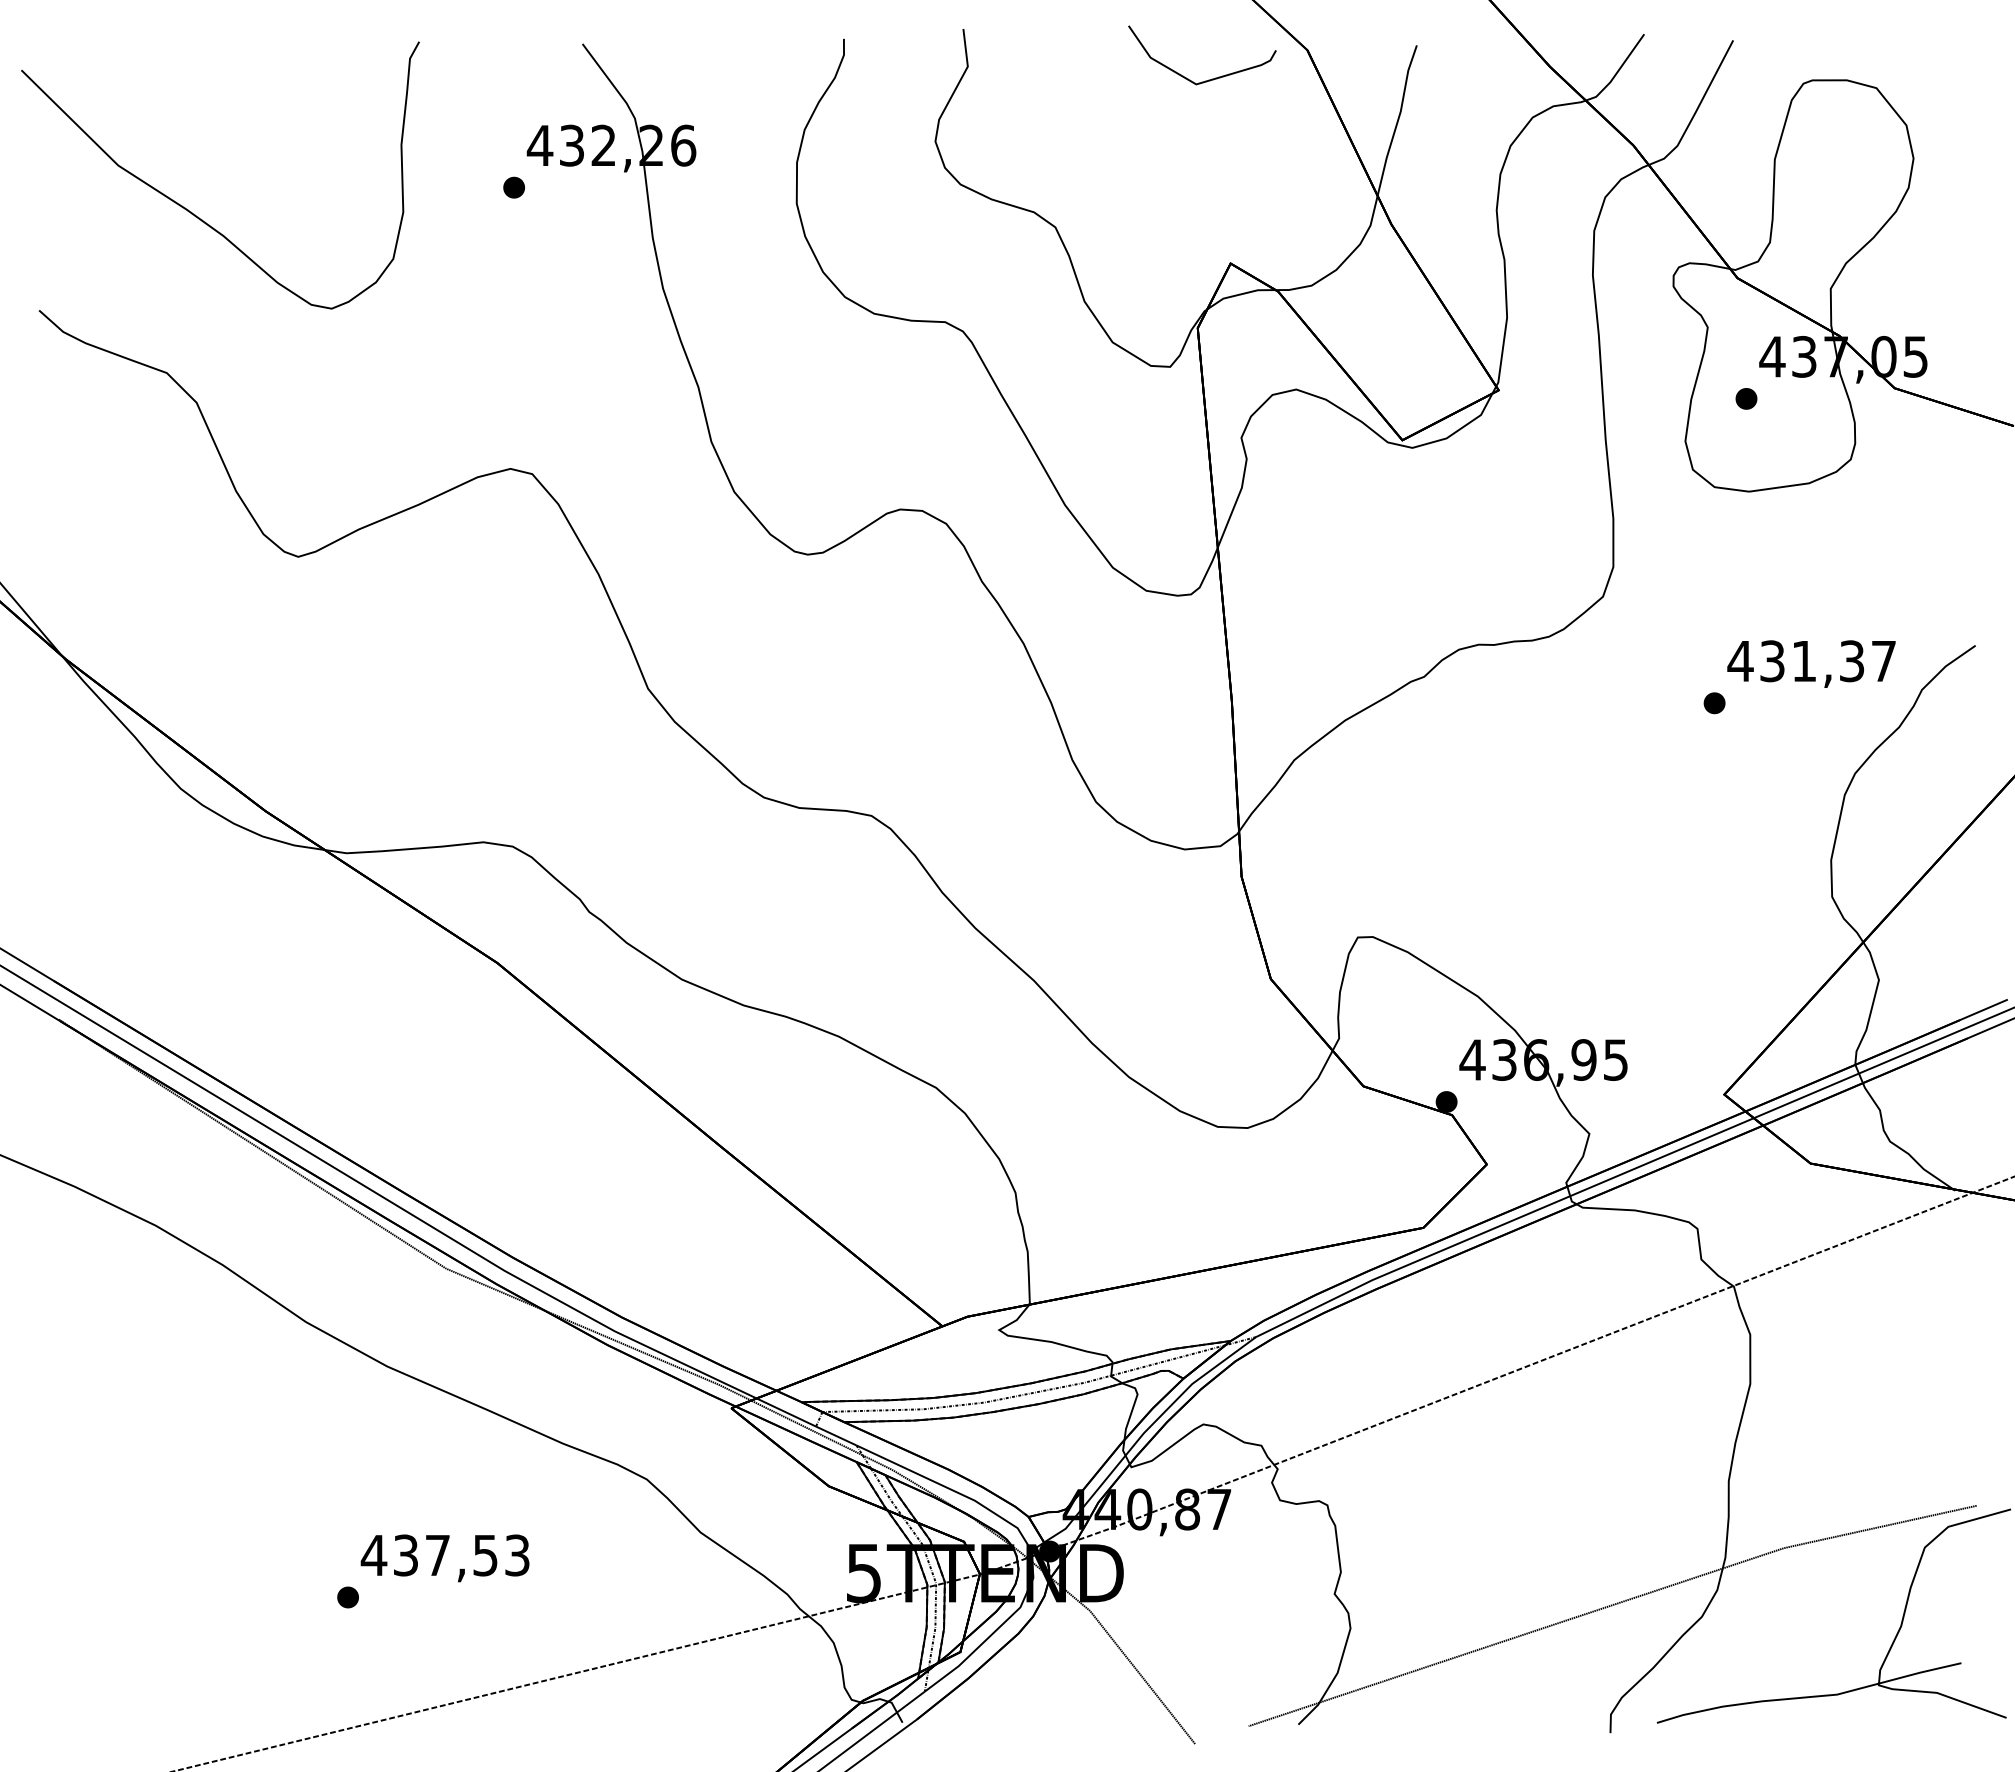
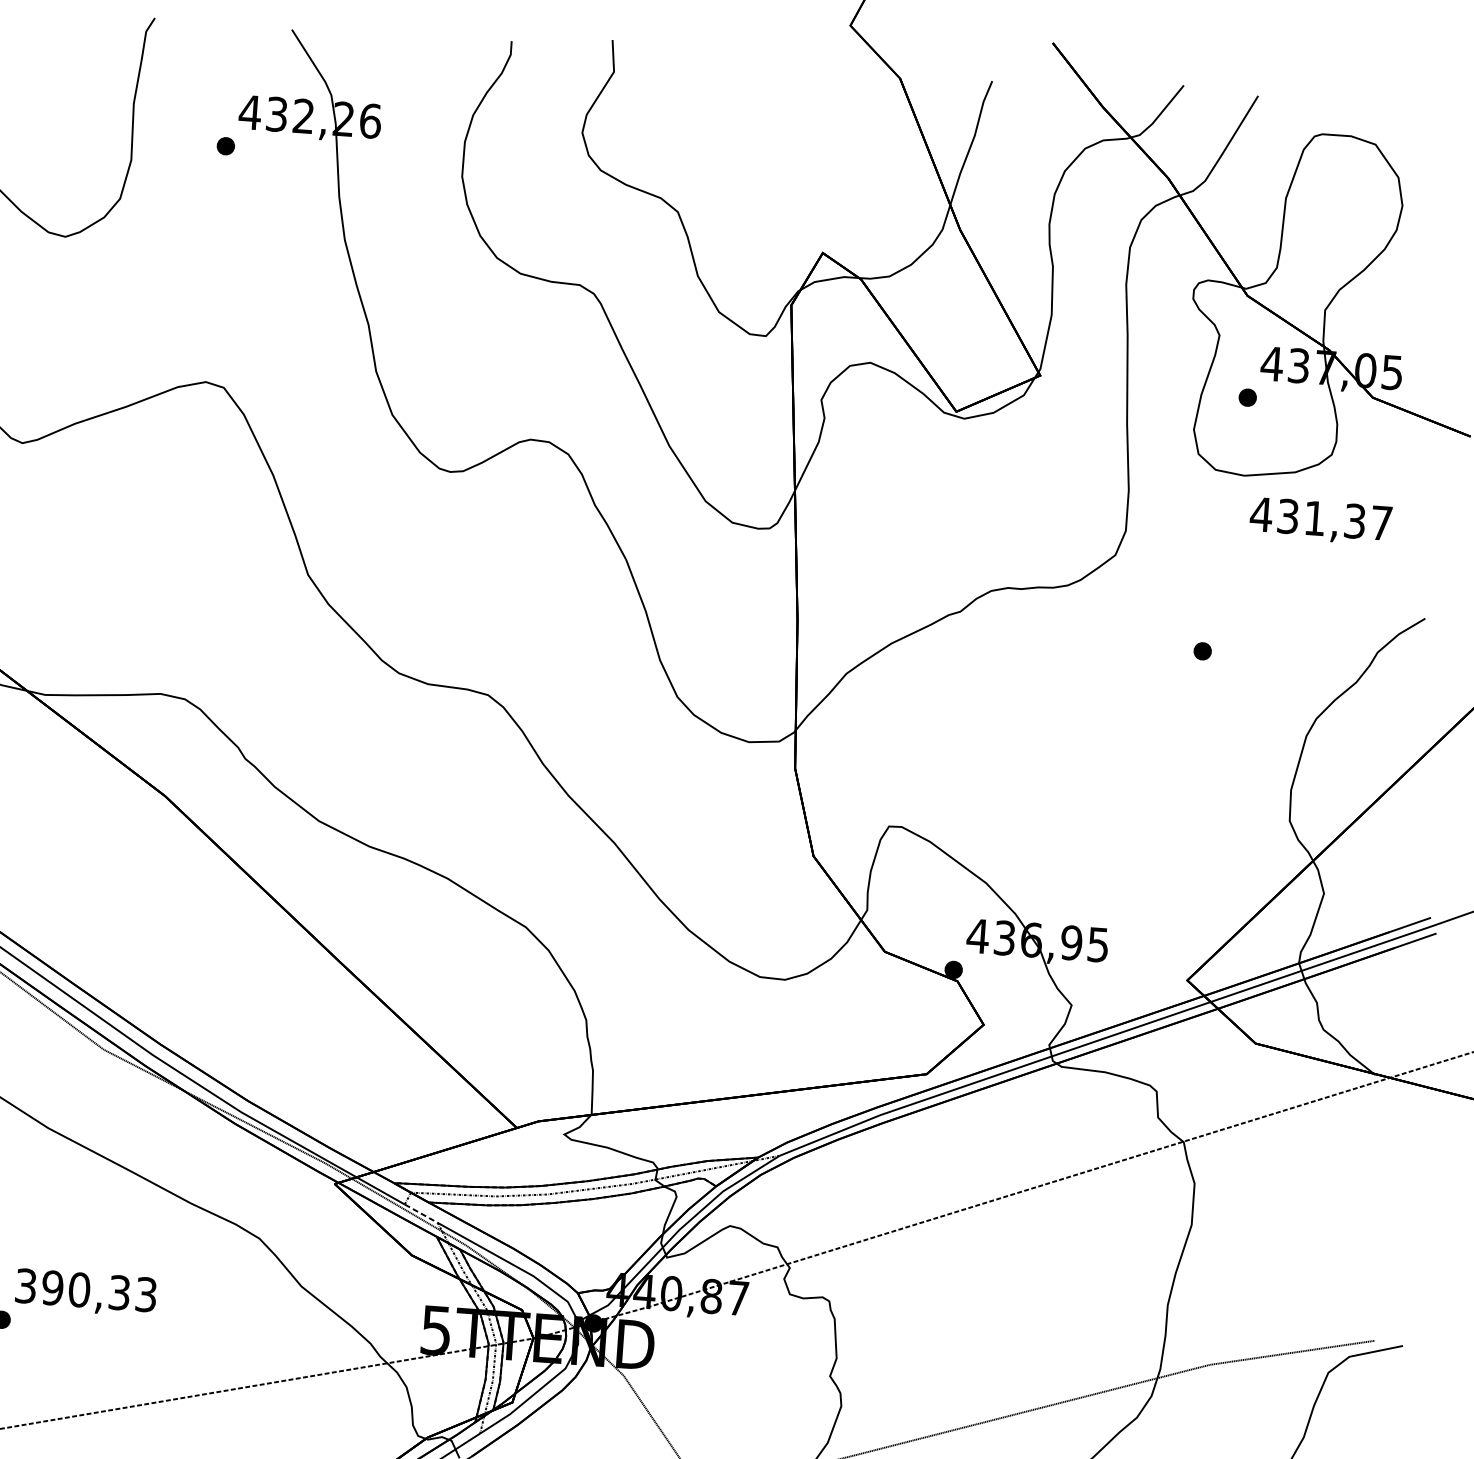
part: (1208, 79) -> (815, 97), removed
text: (1811, 663) -> (1320, 520), moved
line: (836, 1436) -> (421, 1214), solid -> dashed
text: (428, 1555) -> (71, 1289), 437,53 -> 390,33

